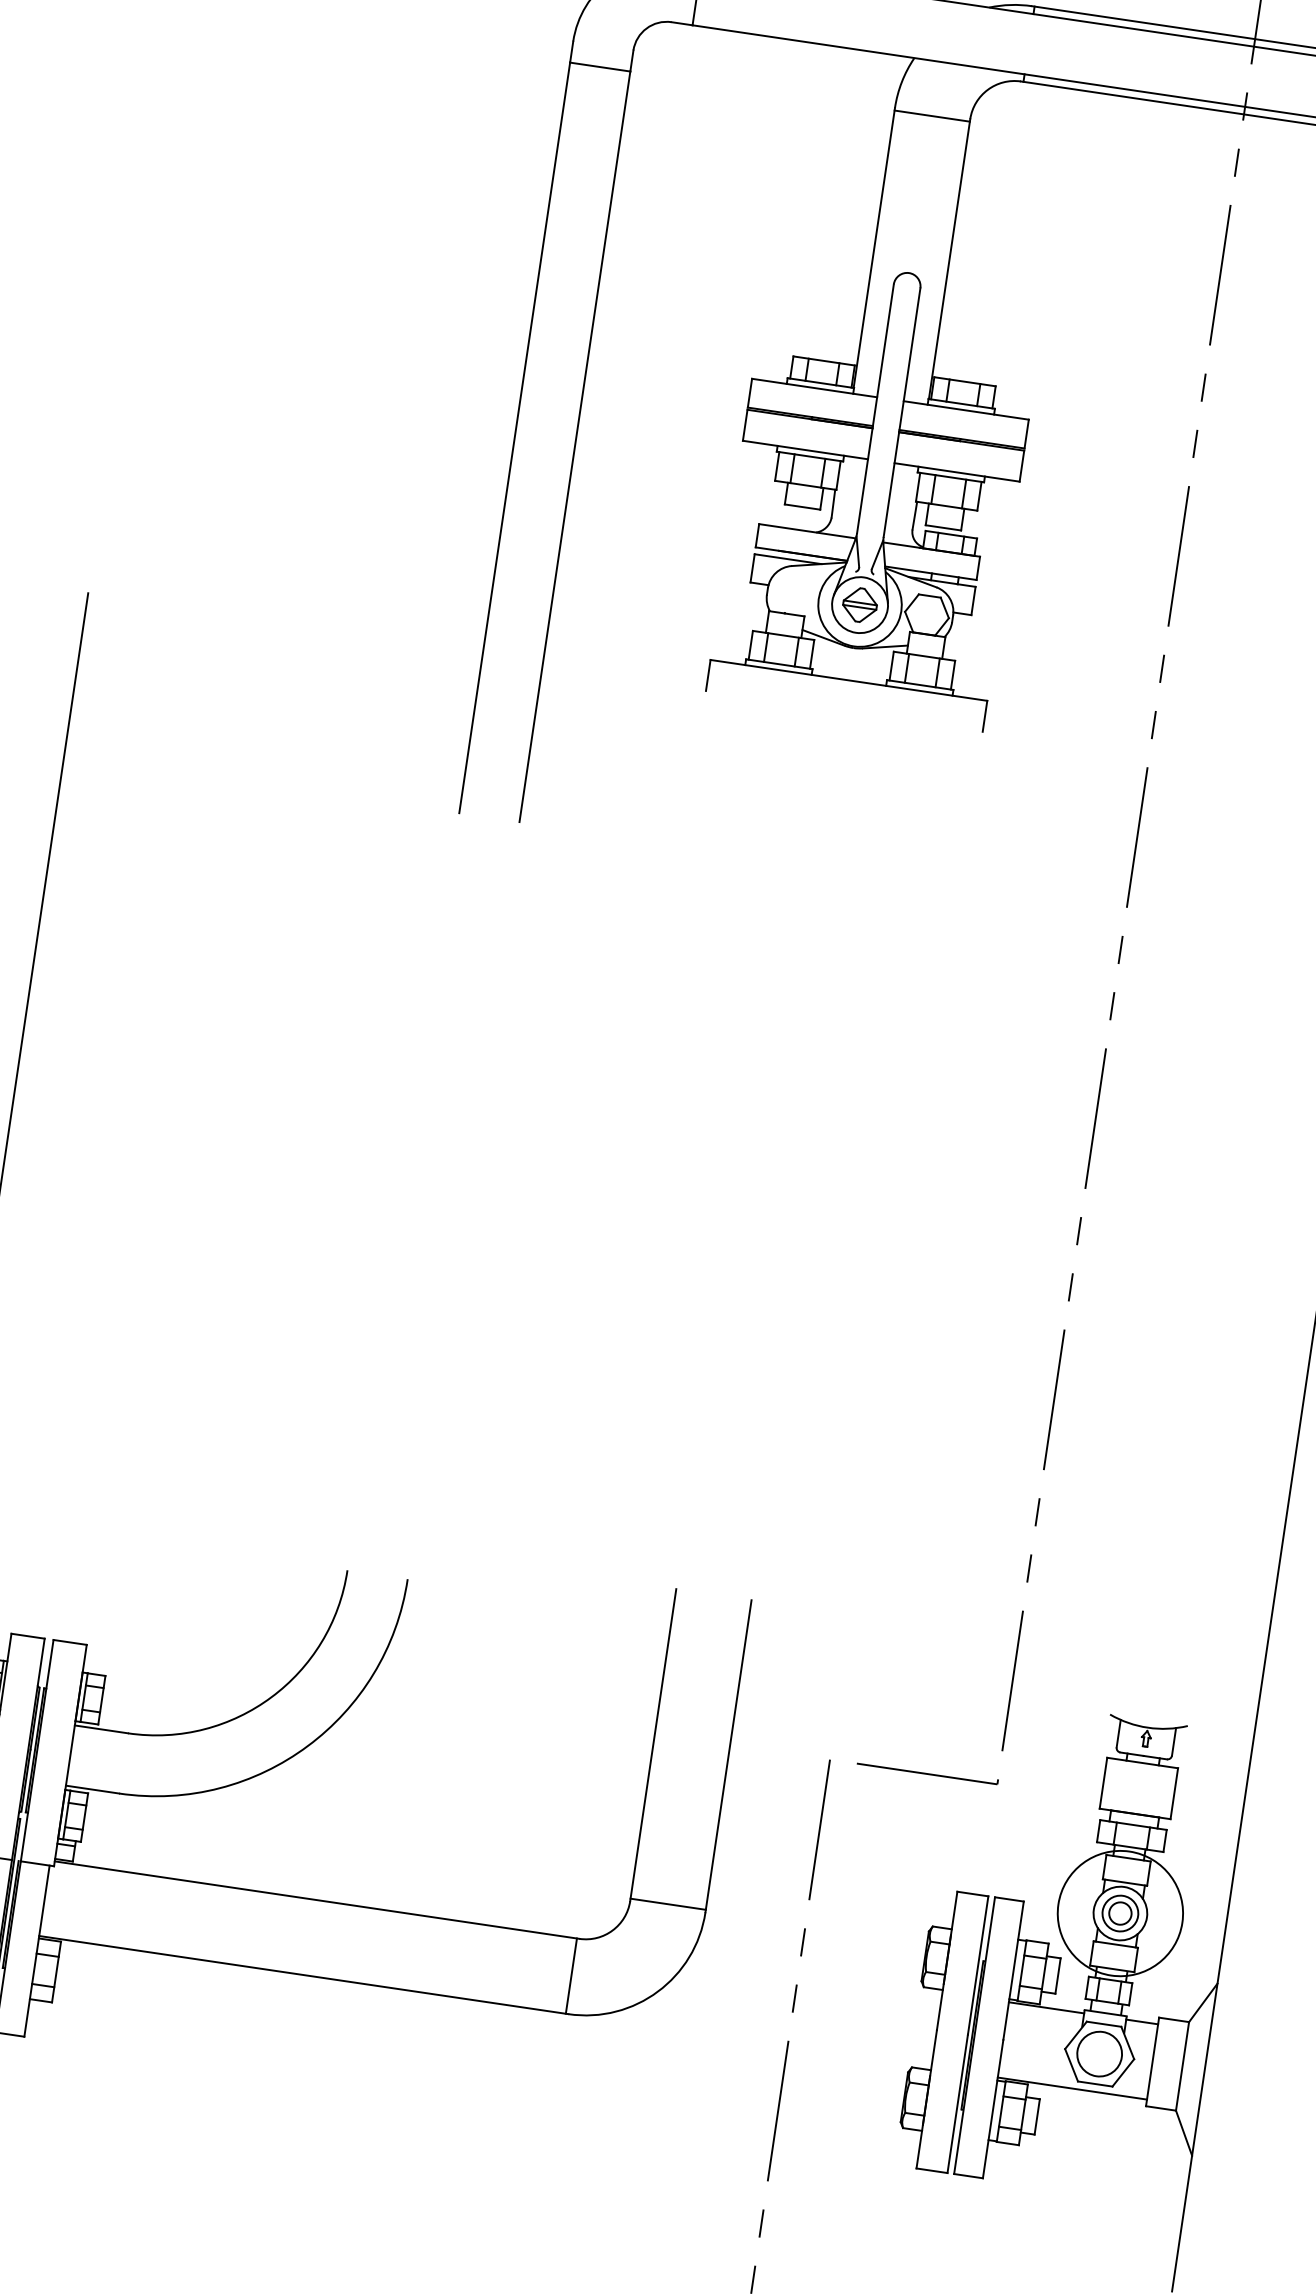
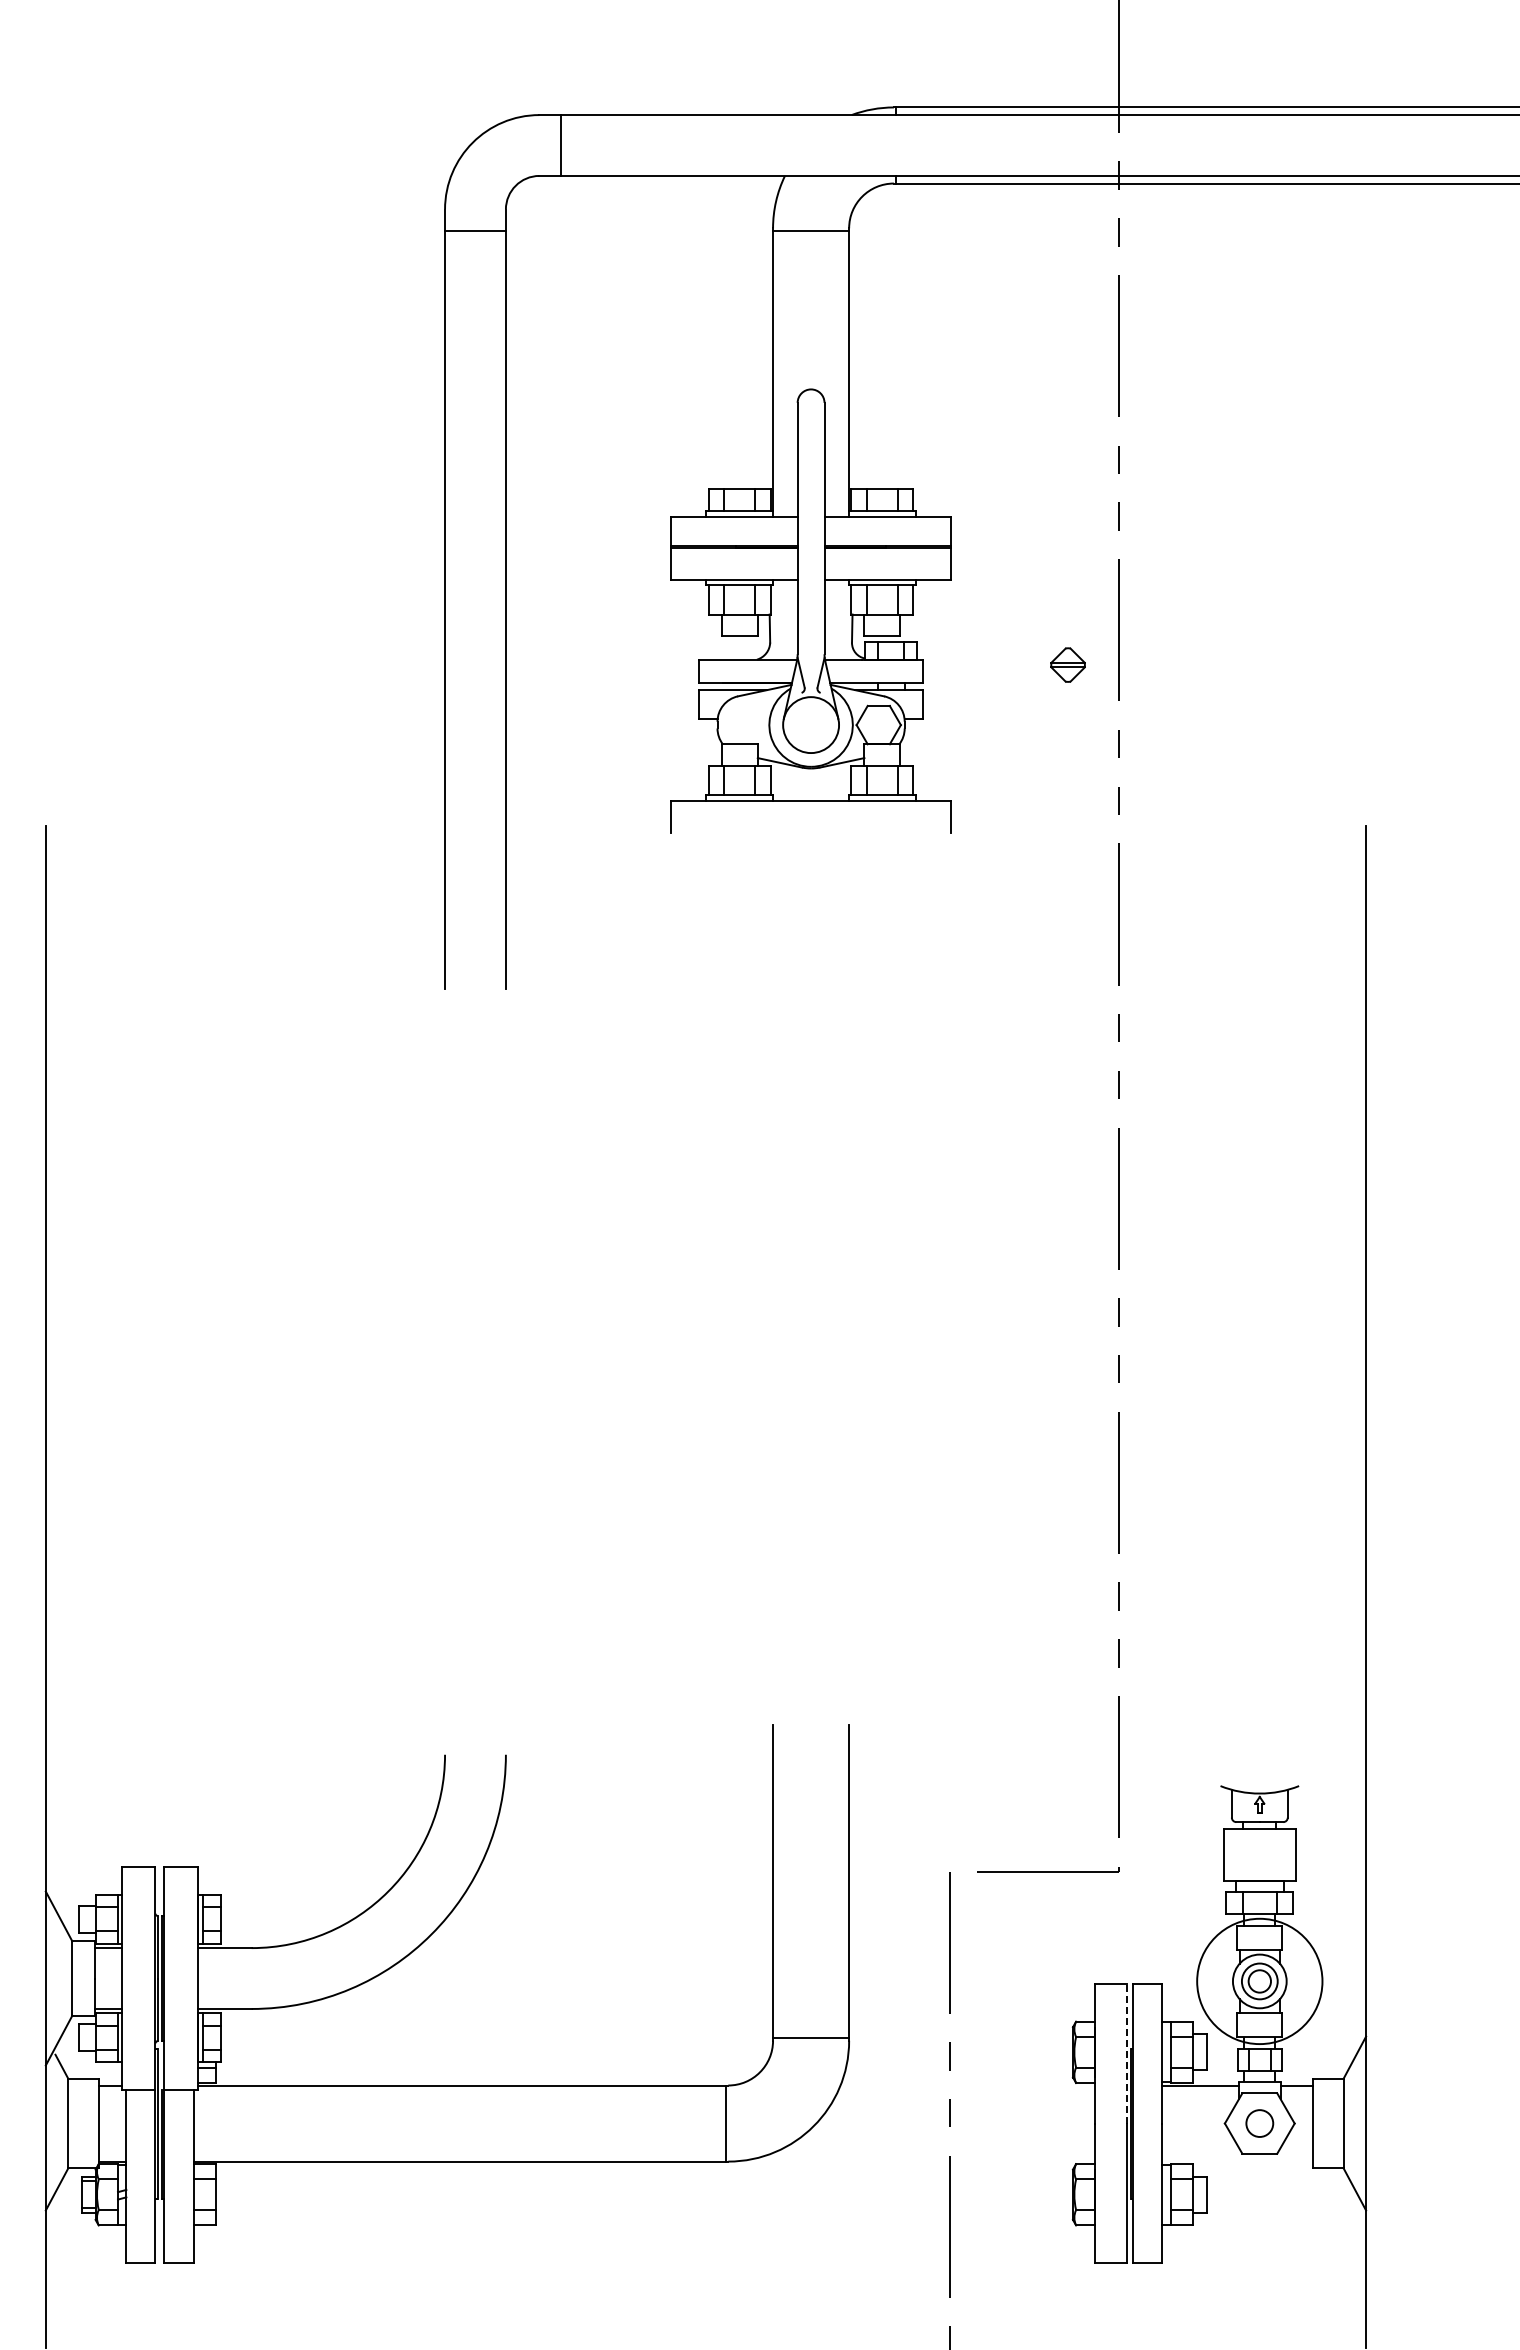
part: (859, 604) -> (1067, 664), moved
line: (978, 1965) -> (1126, 2053), solid -> dashed
circle: (1099, 2054) -> (1259, 2123), size x0.6
line: (1072, 2088) -> (1237, 2161), removed

